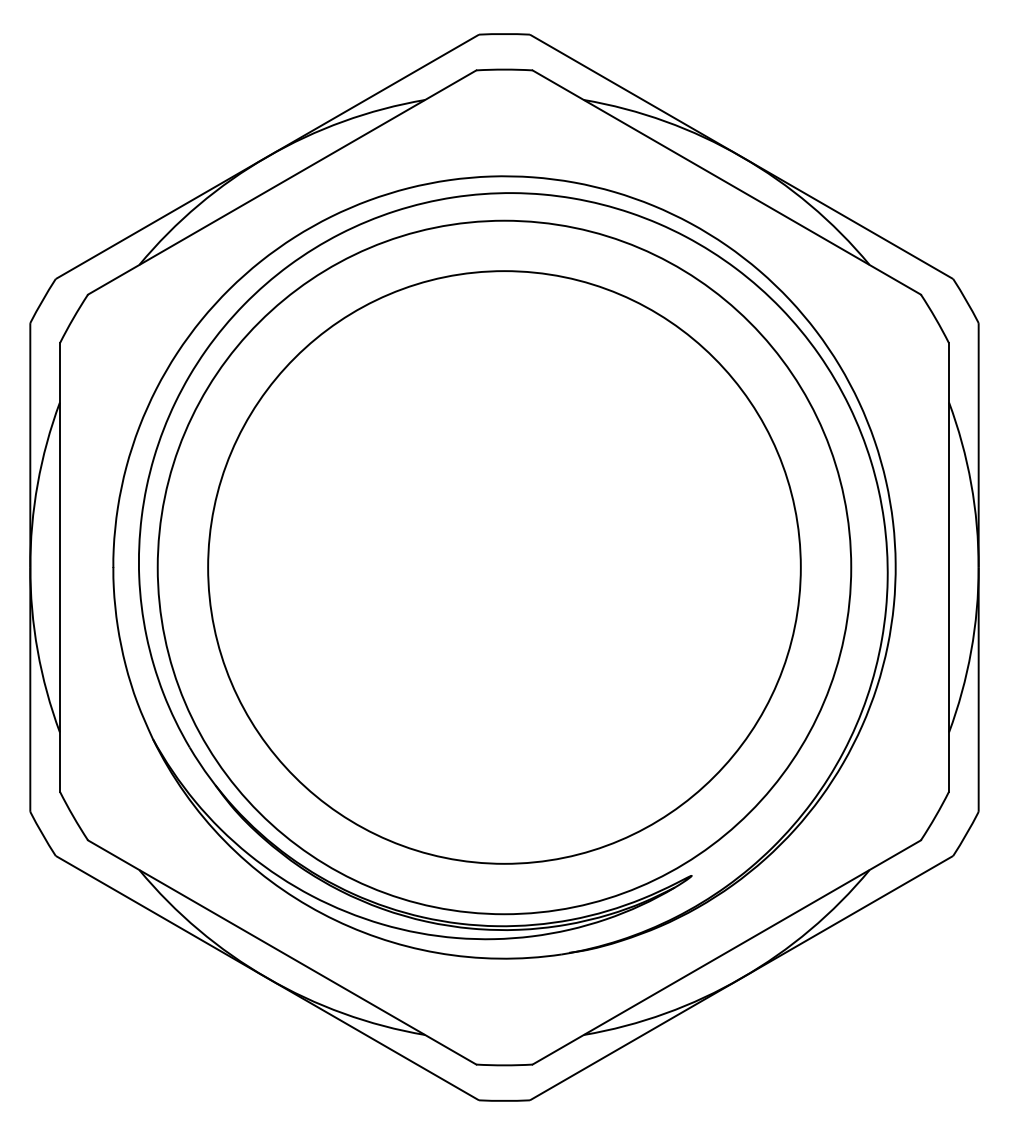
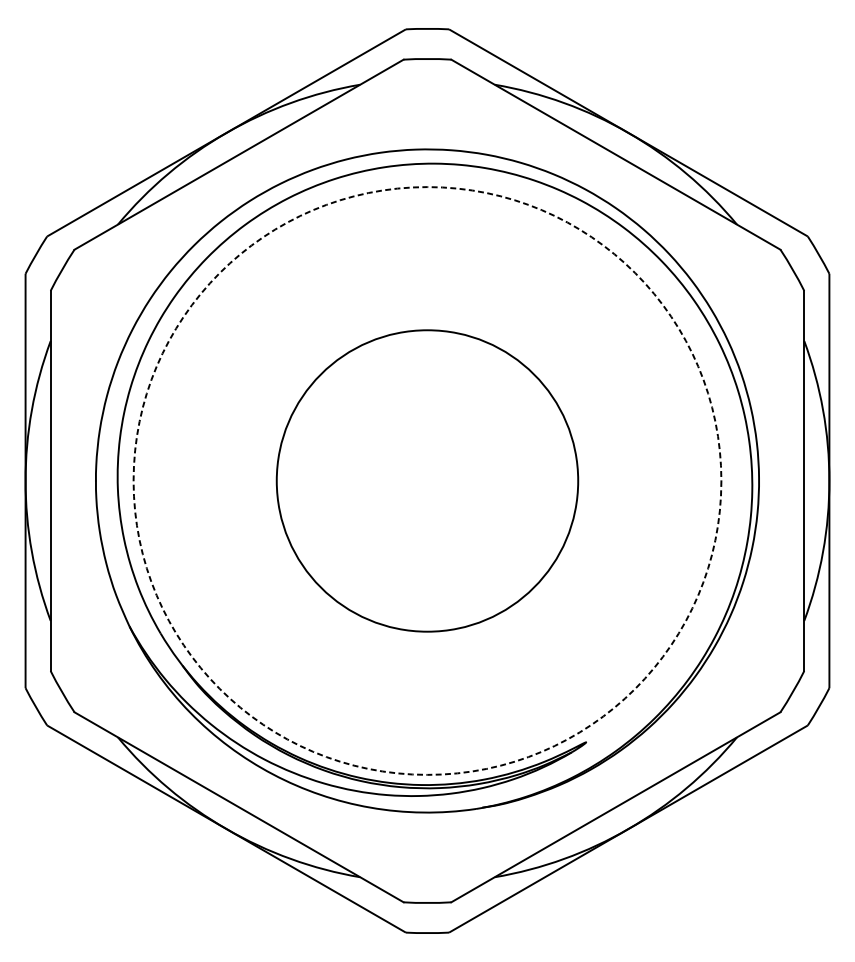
circle: (504, 567) -> (427, 481), size x0.6
circle: (504, 567) -> (427, 481), solid -> dashed

